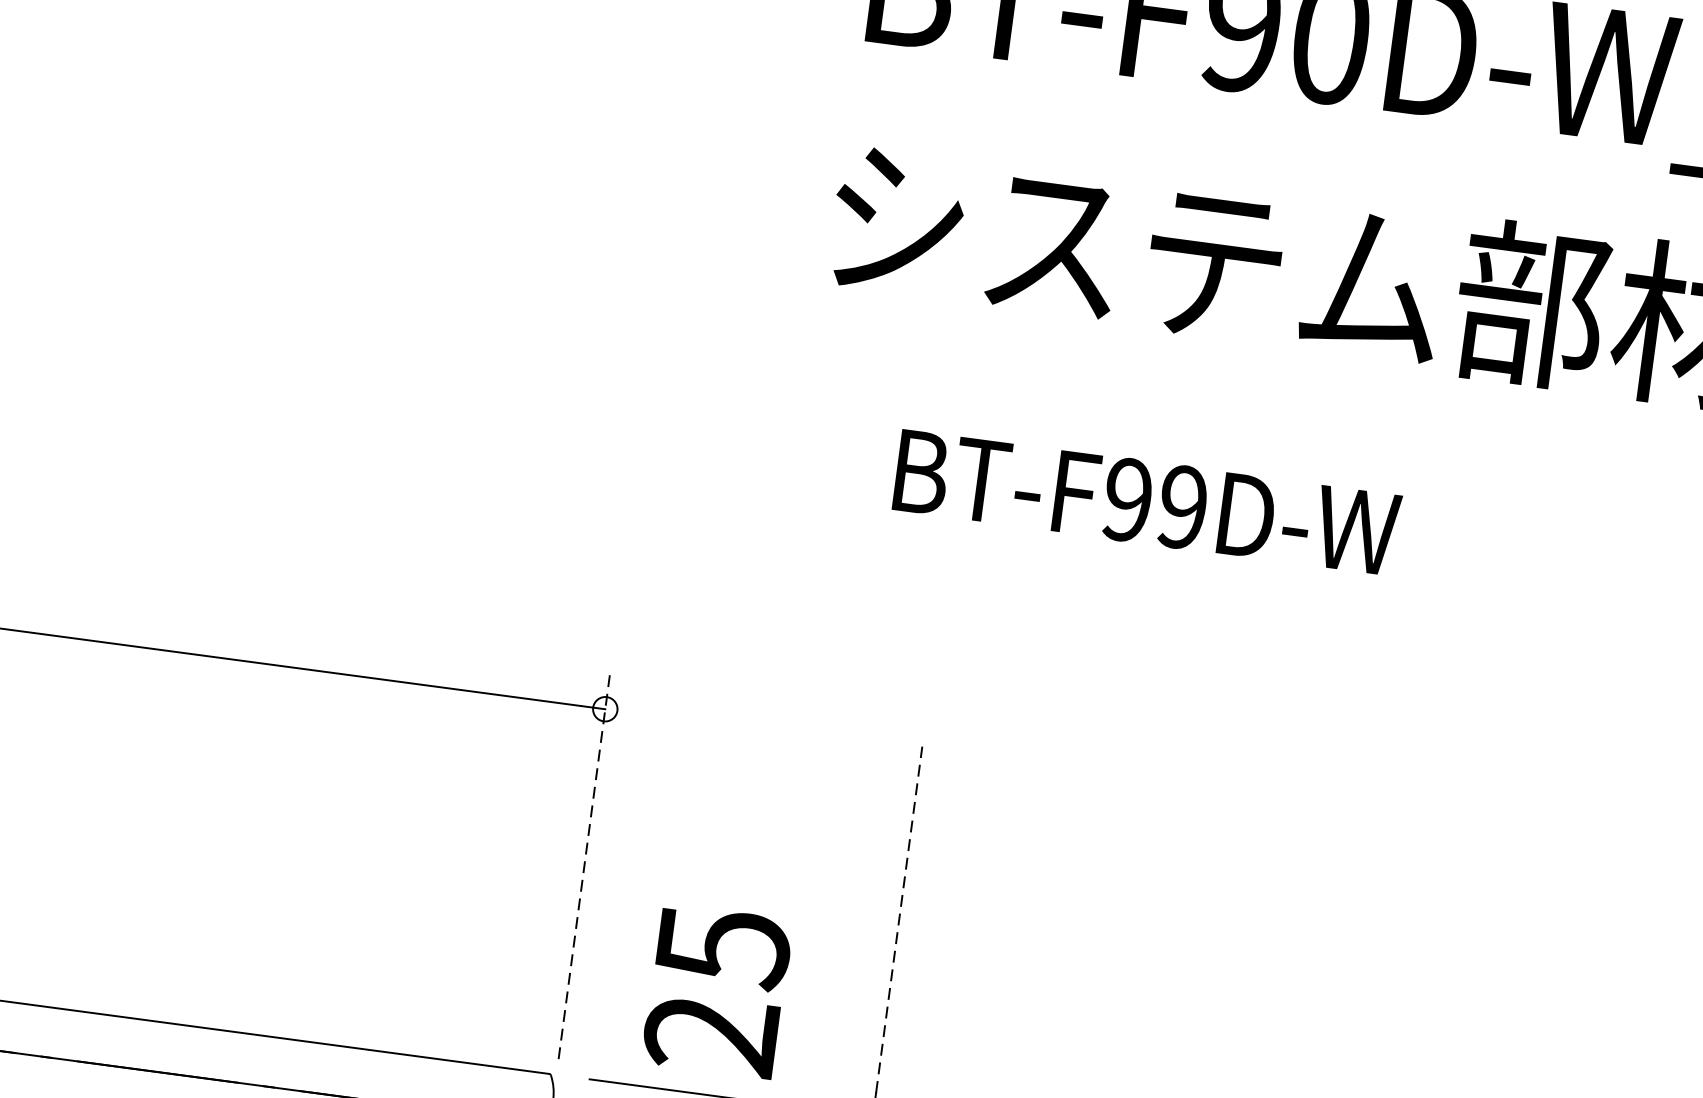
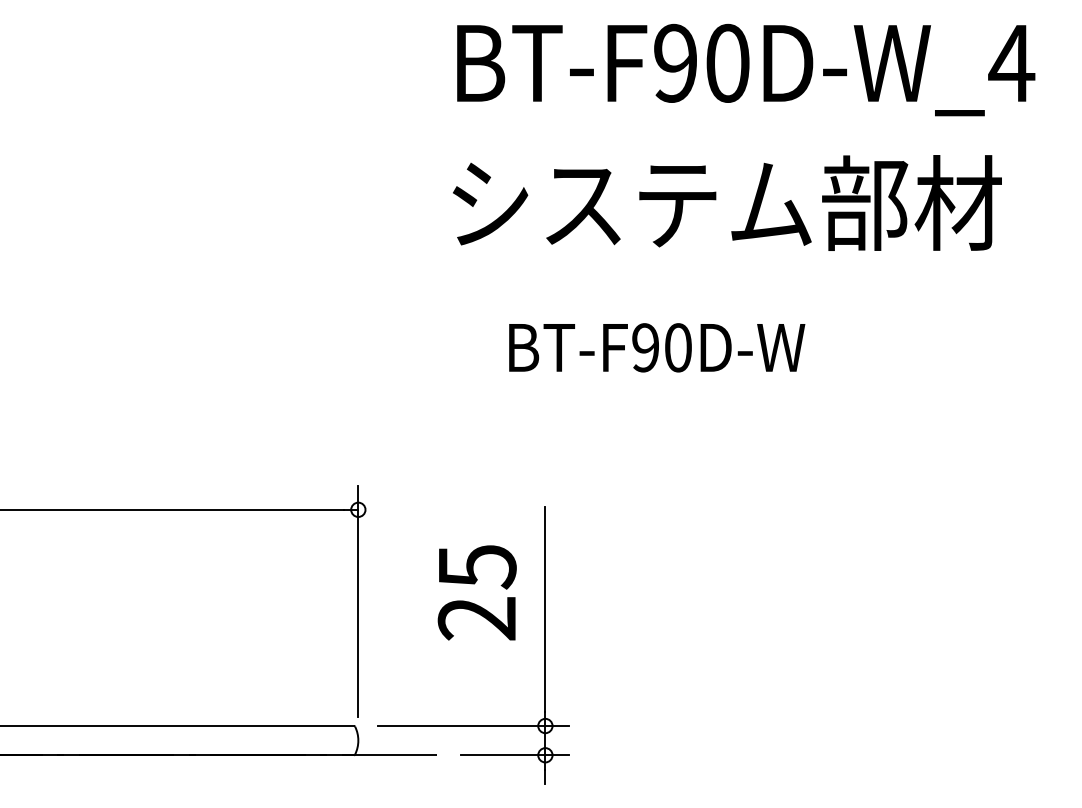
text: (1181, 506) -> (677, 347), BT-F99D-W -> BT-F90D-W
line: (585, 862) -> (358, 600), dashed -> solid
line: (899, 918) -> (545, 608), dashed -> solid
text: (716, 990) -> (476, 592), moved

